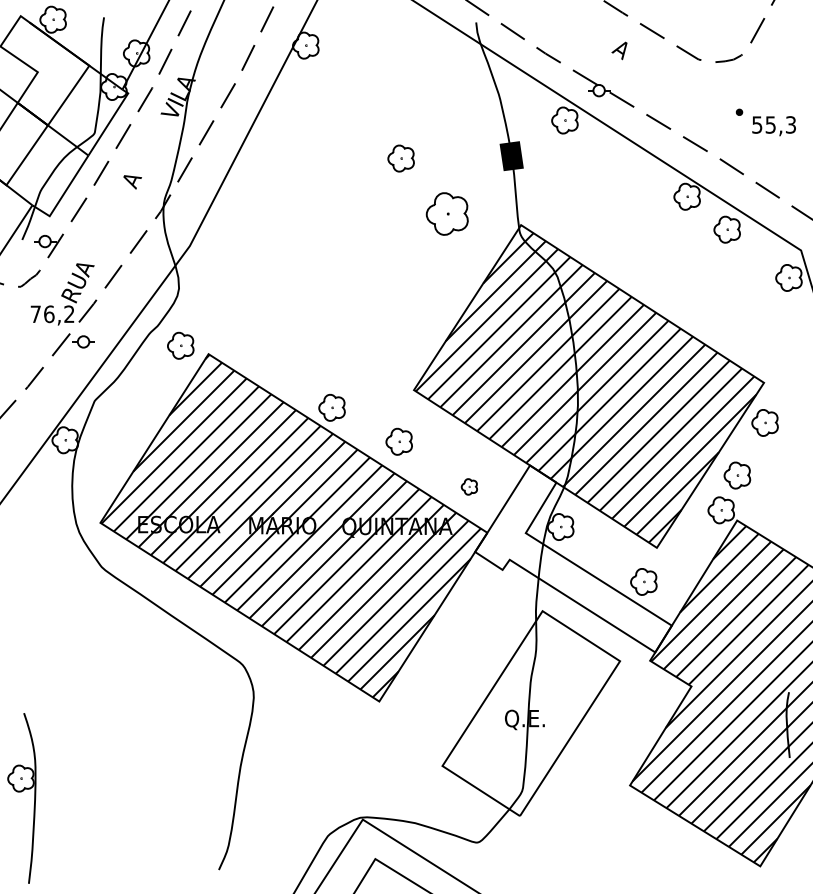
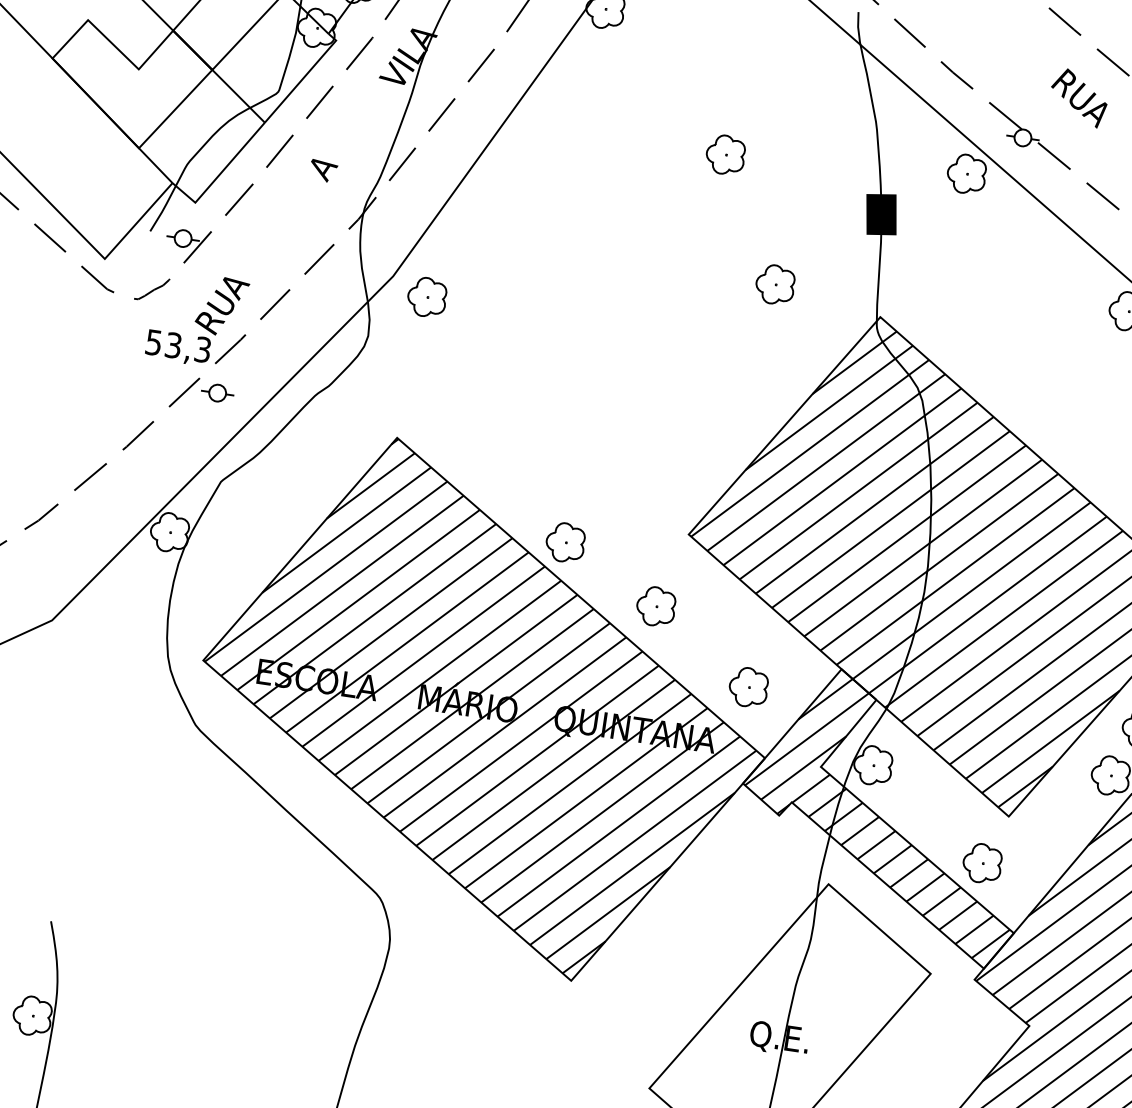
text: (631, 57) -> (1077, 96), A -> RUA
part: (400, 158) -> (724, 154), moved
part: (447, 213) -> (775, 284), size x0.62
text: (52, 314) -> (178, 346), 76,2 -> 53,3
part: (180, 345) -> (426, 296), moved
part: (469, 486) -> (748, 686), size x1.67
hatch: (572, 558) -> (883, 813), added

